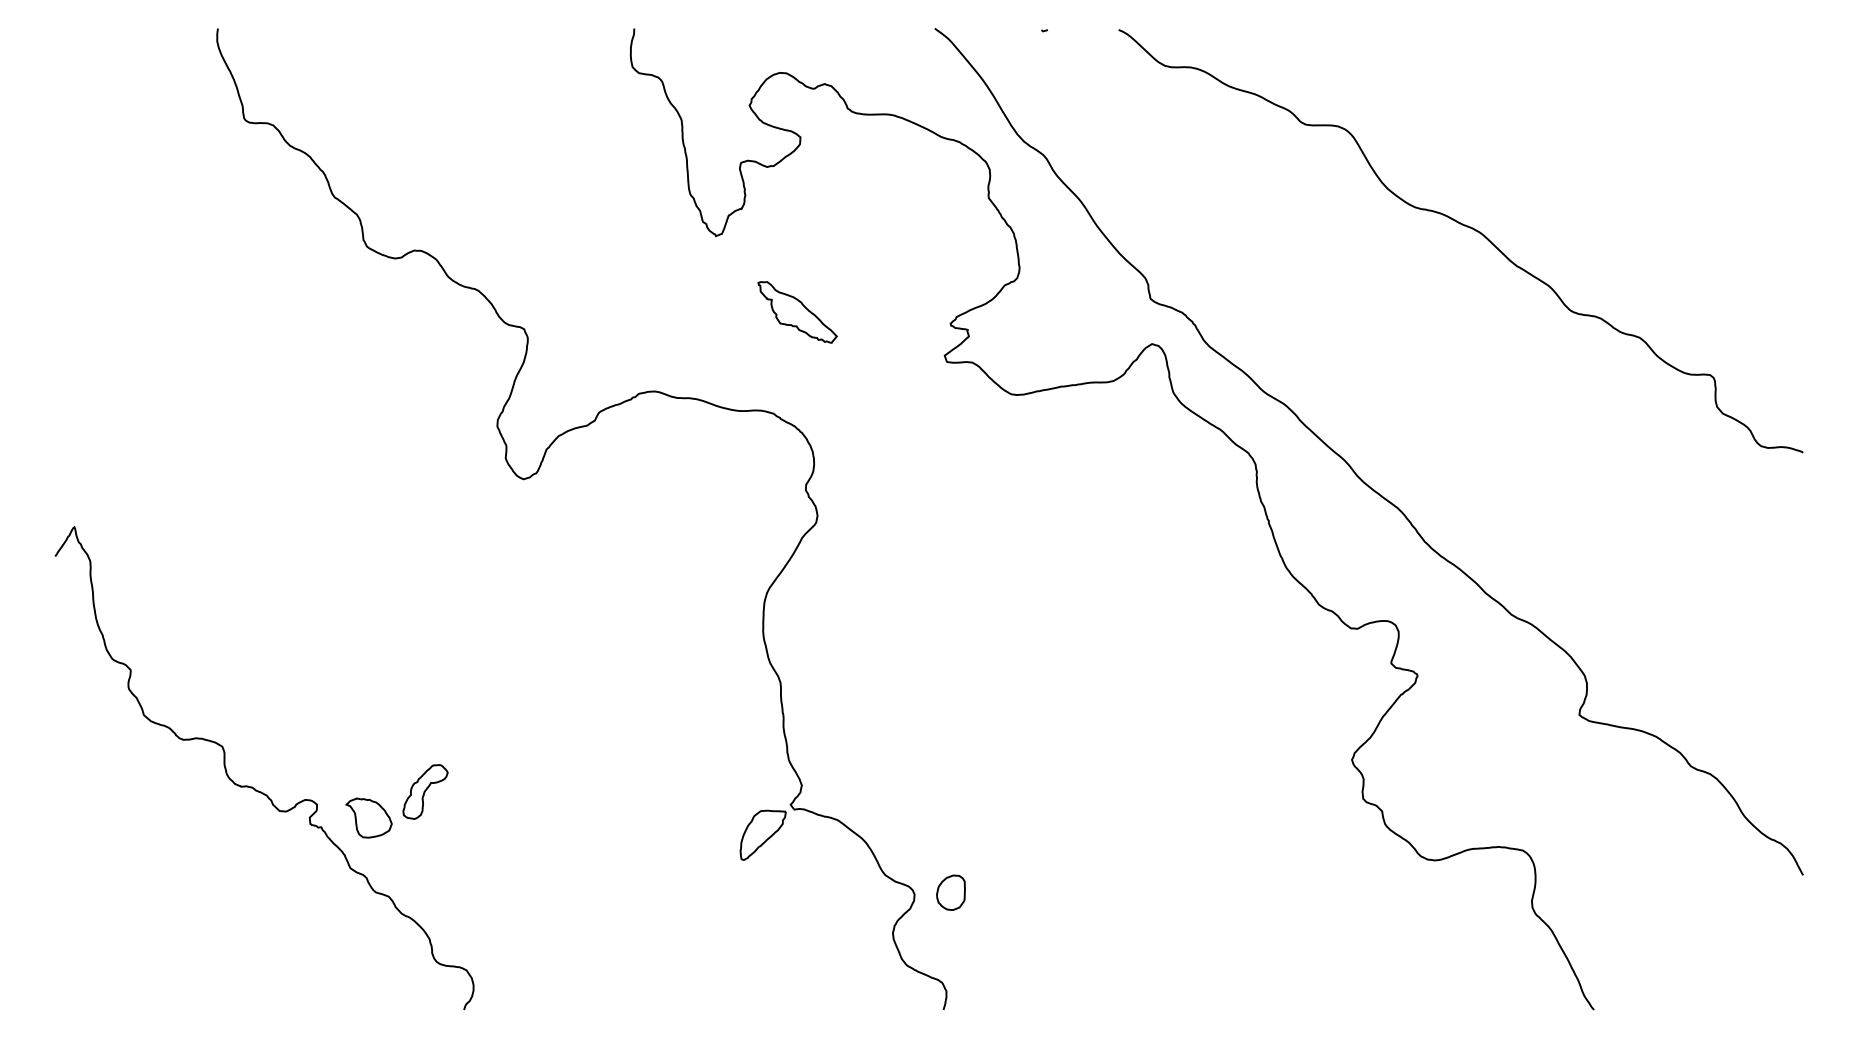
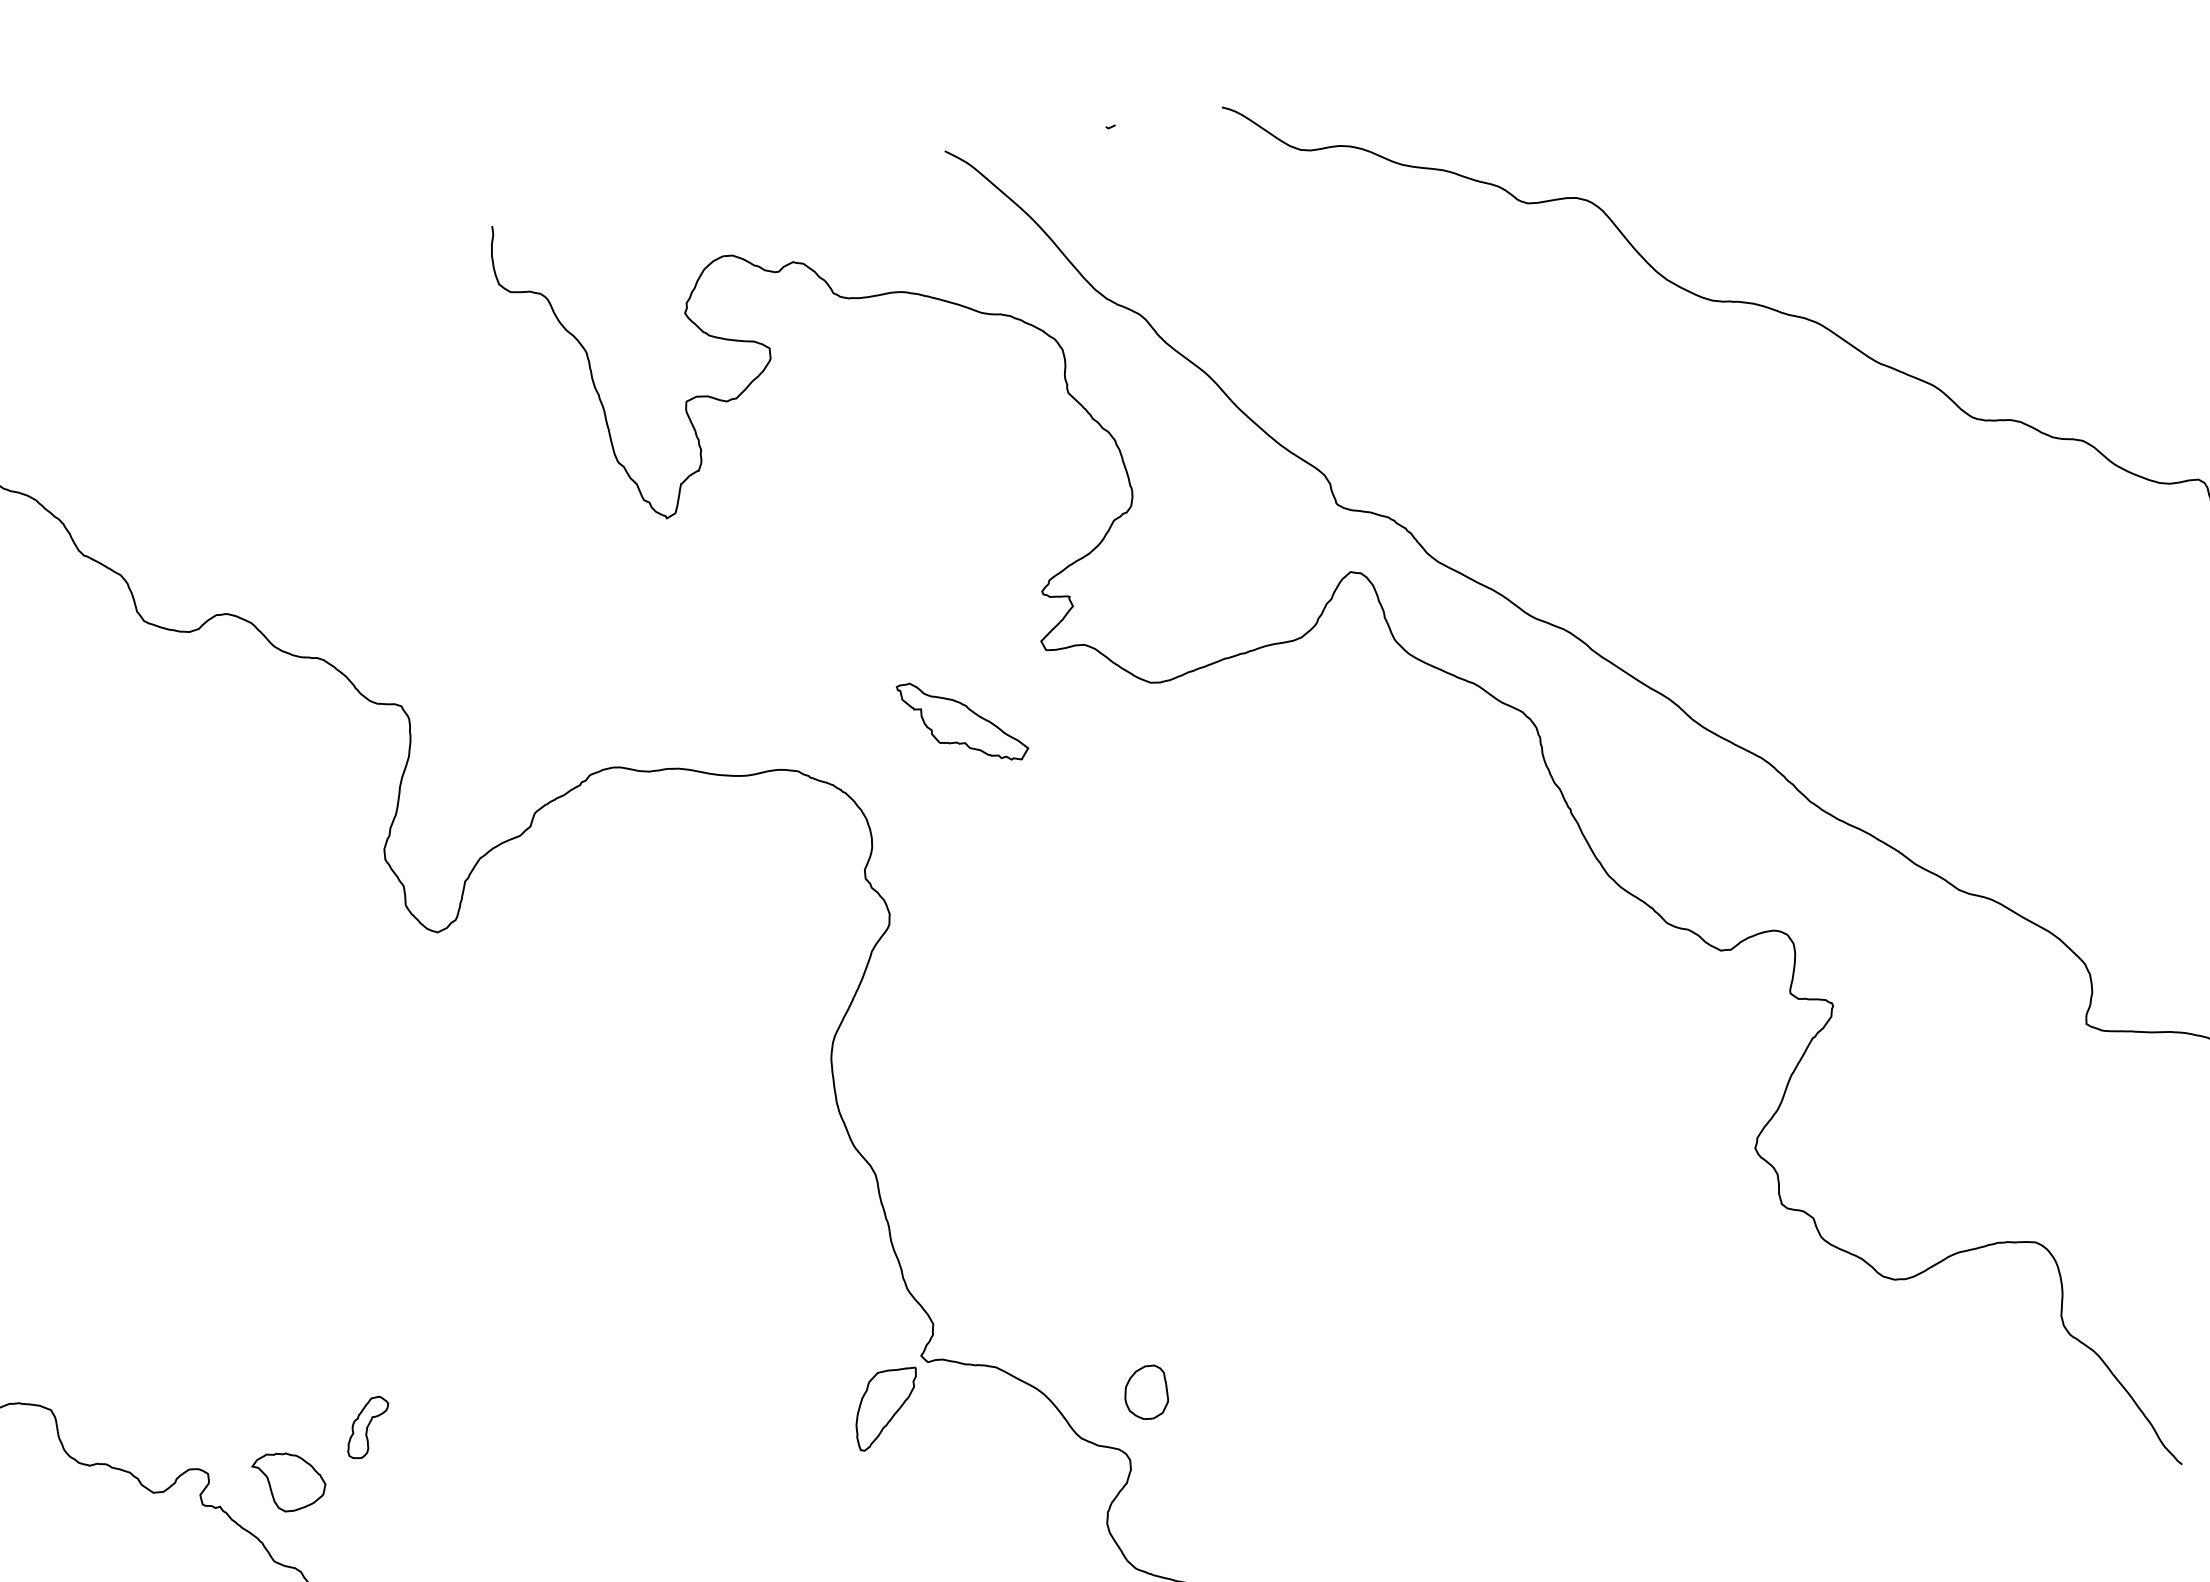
part: (797, 312) -> (962, 722), moved
part: (425, 791) -> (368, 1426), size x0.7
part: (950, 892) -> (1145, 1392), moved

